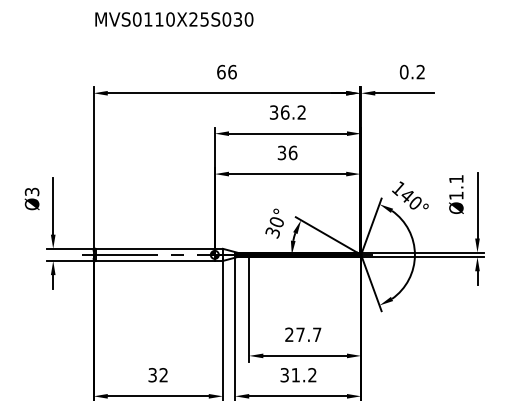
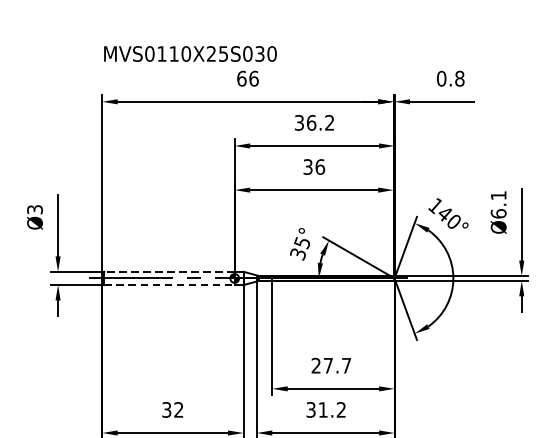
text: (174, 19) -> (190, 53), moved
text: (420, 72) -> (459, 79), 0.2 -> 0.8
text: (456, 195) -> (498, 213), Ø1.1 -> Ø6.1
text: (276, 222) -> (302, 243), 30° -> 35°
line: (155, 248) -> (169, 271), solid -> dashed
line: (155, 260) -> (169, 284), solid -> dashed

